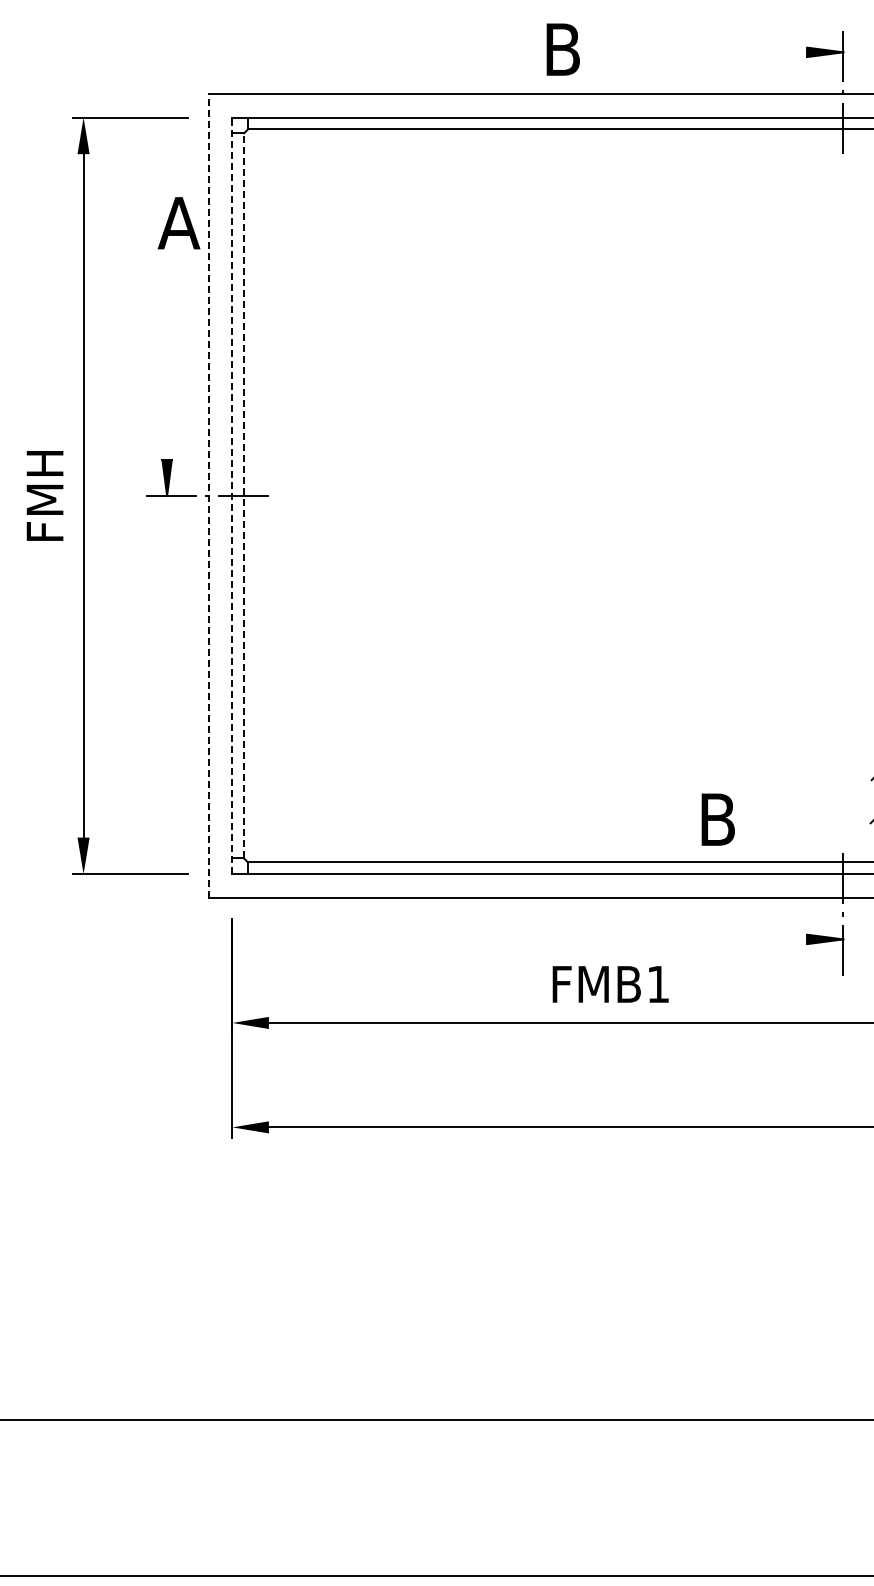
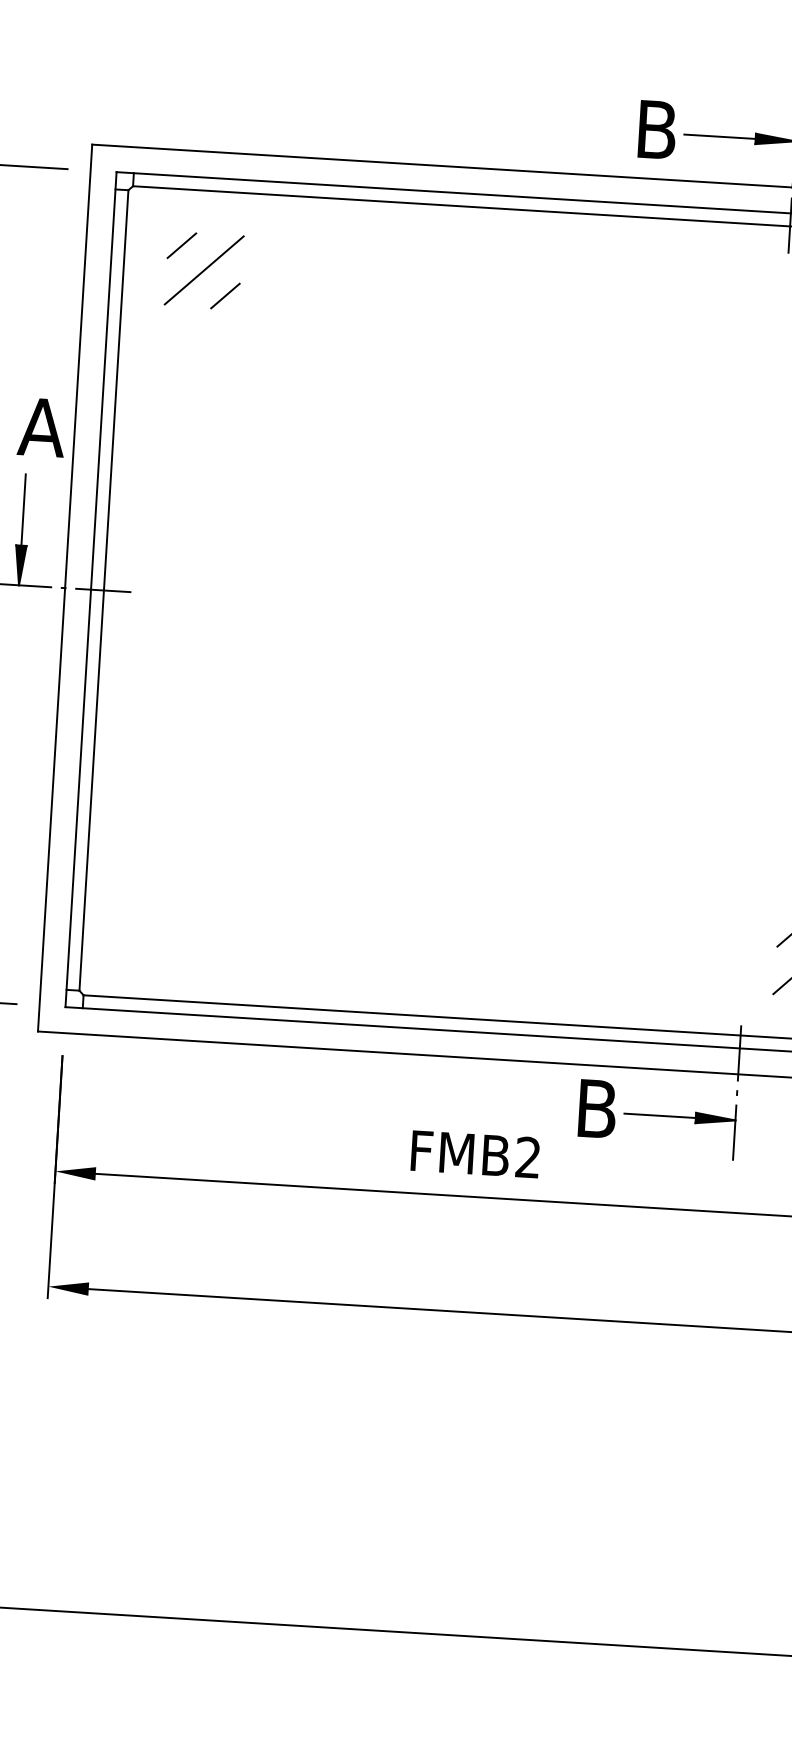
text: (562, 49) -> (656, 129), moved
line: (774, 52) -> (719, 136), added
line: (295, 180) -> (181, 245), added
line: (316, 201) -> (203, 270), added
text: (178, 223) -> (41, 427), moved
line: (337, 223) -> (225, 296), added
line: (167, 427) -> (24, 509), added
line: (208, 495) -> (64, 587), dashed -> solid
line: (232, 495) -> (91, 589), dashed -> solid
line: (244, 495) -> (104, 590), dashed -> solid
text: (717, 819) -> (596, 1108), moved
line: (774, 939) -> (659, 1115), added
text: (657, 983) -> (527, 1156), FMB1 -> FMB2

